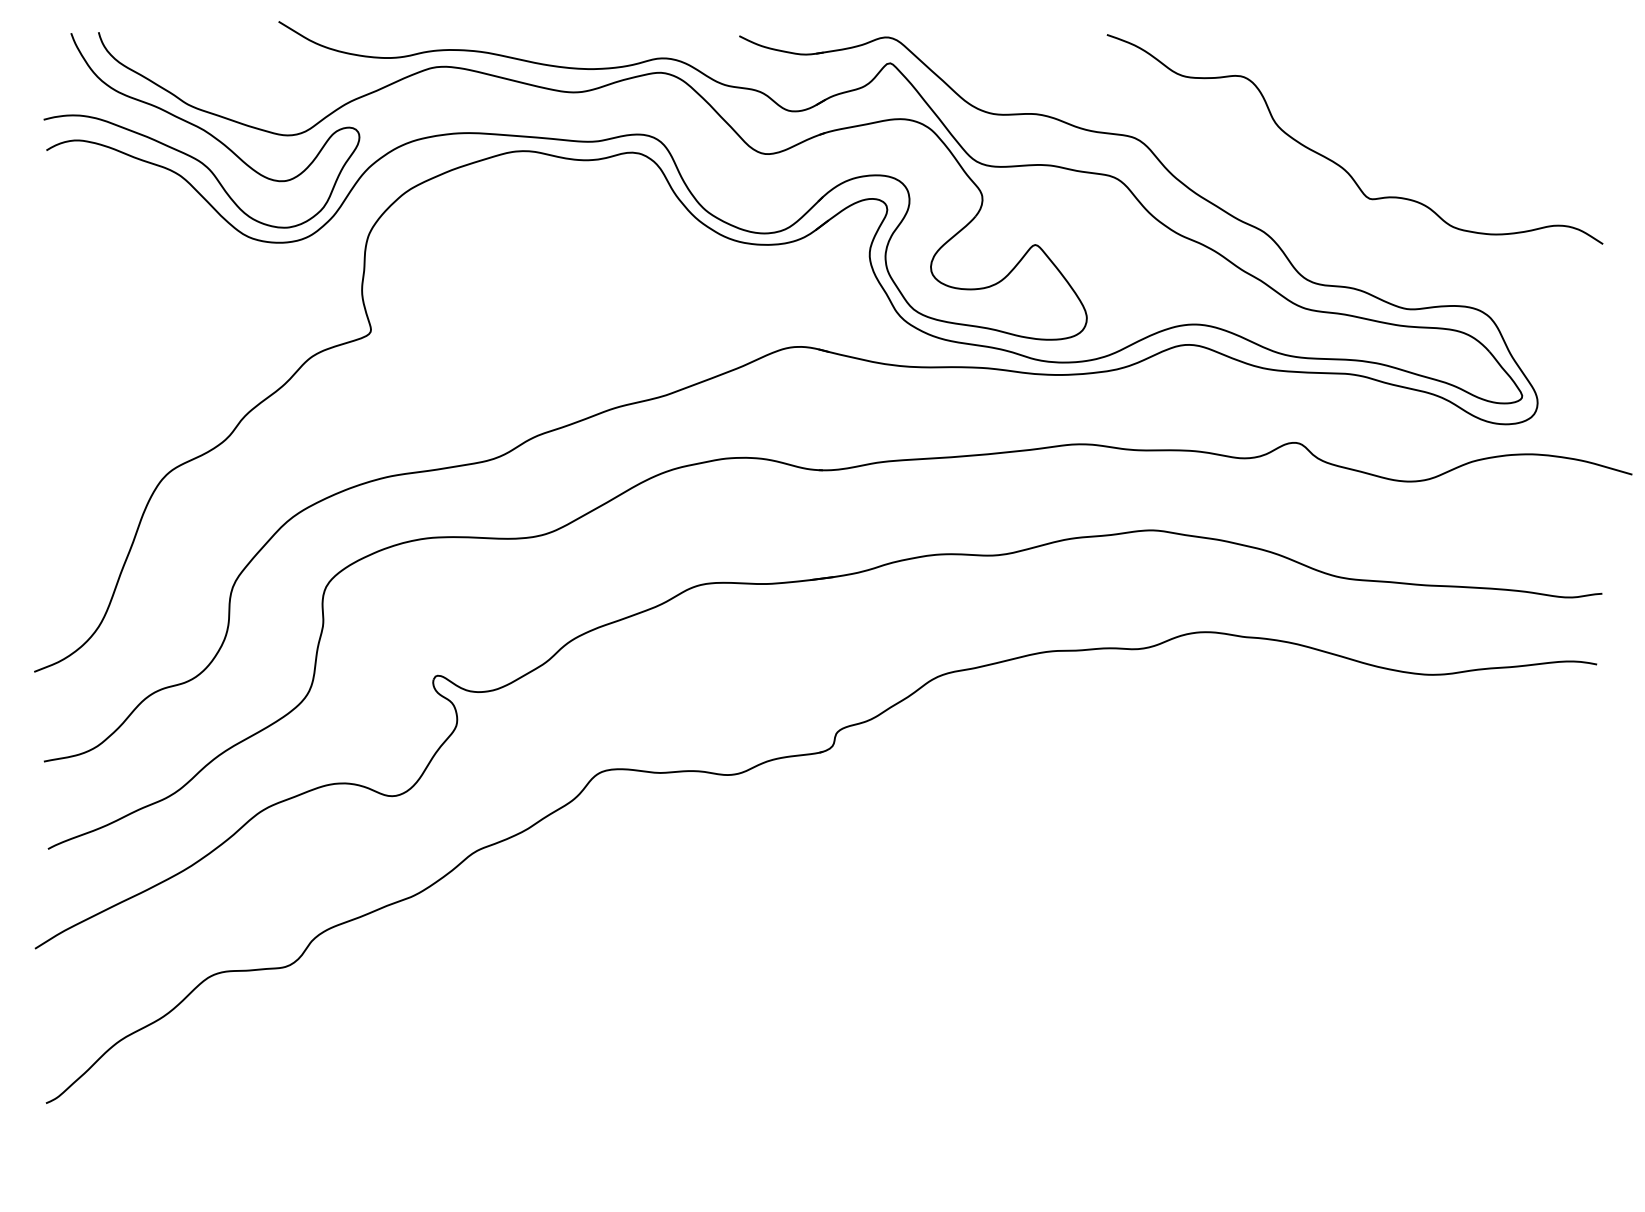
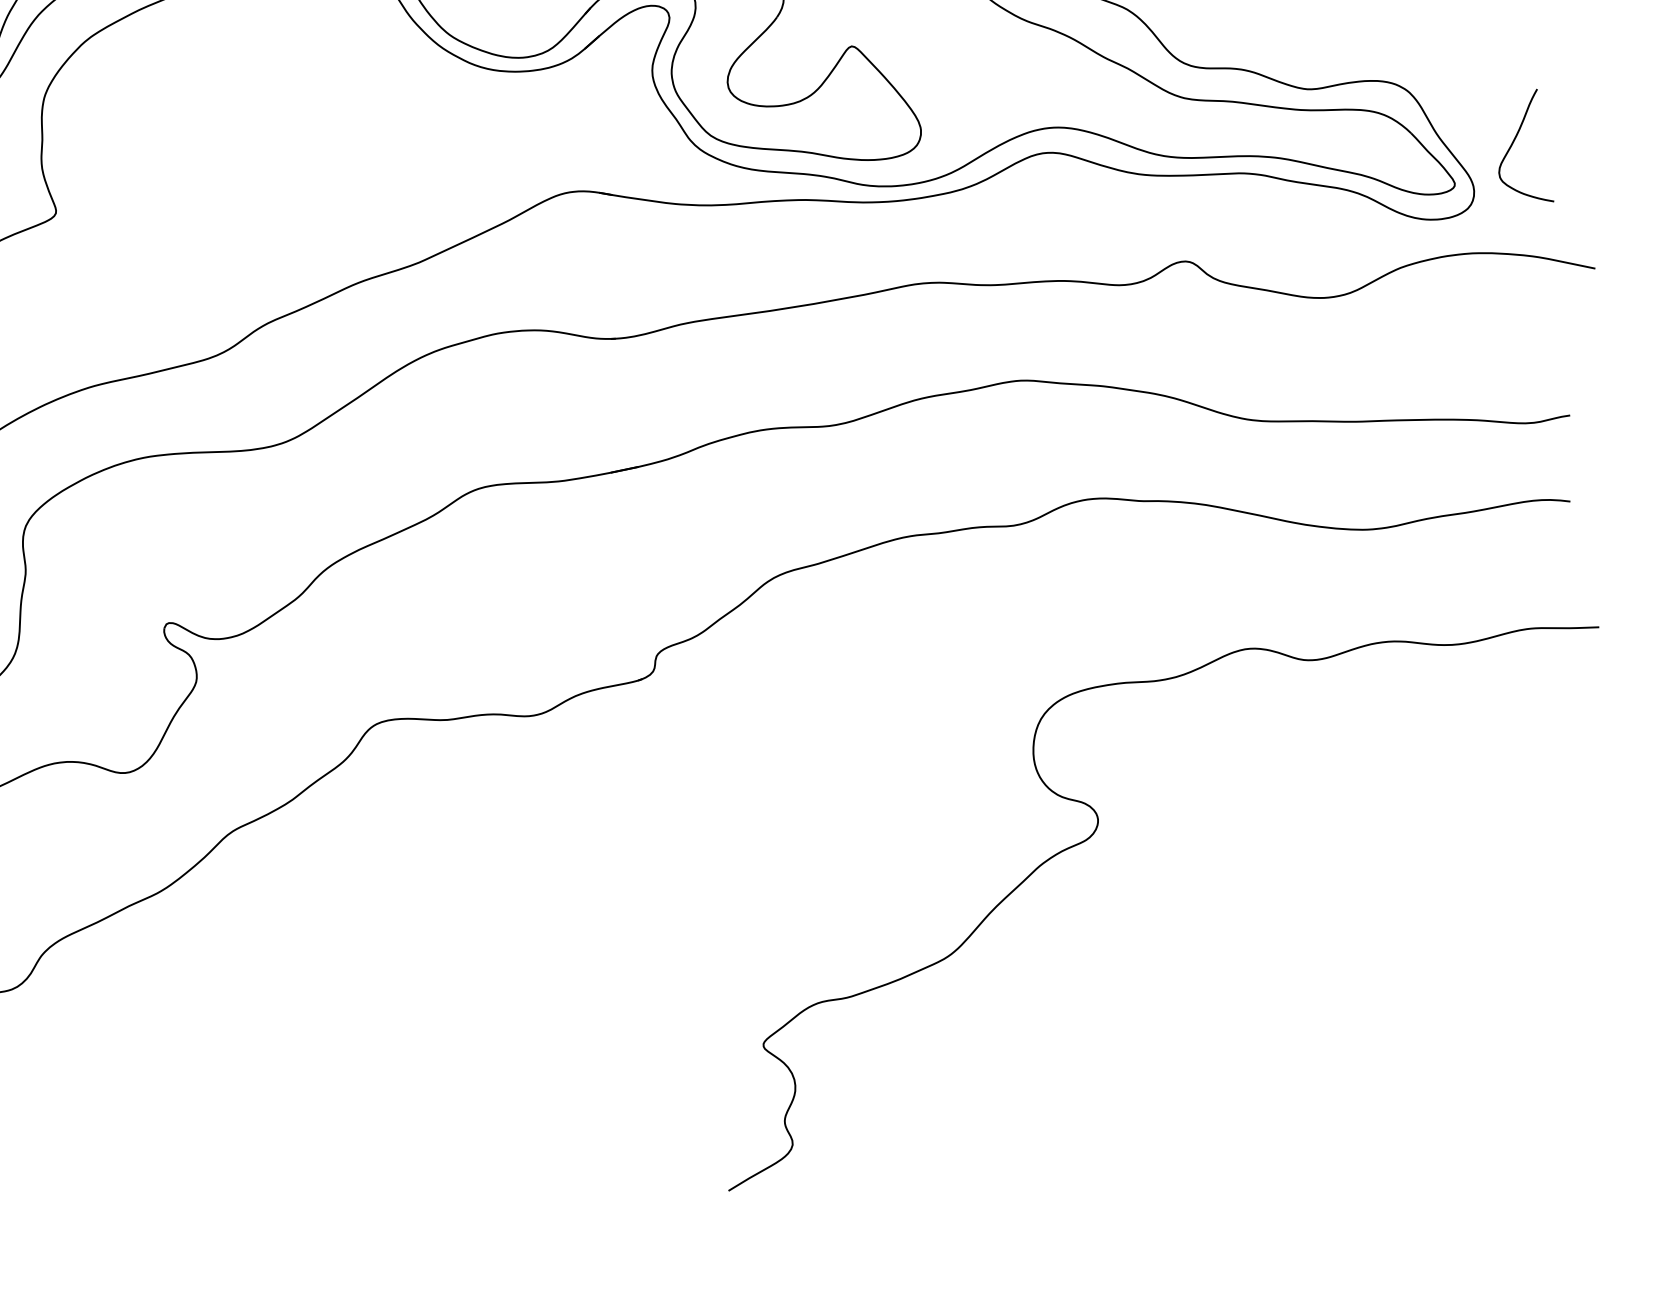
curve: (1573, 366) -> (1514, 143), added
curve: (1183, 909) -> (1092, 836), added

